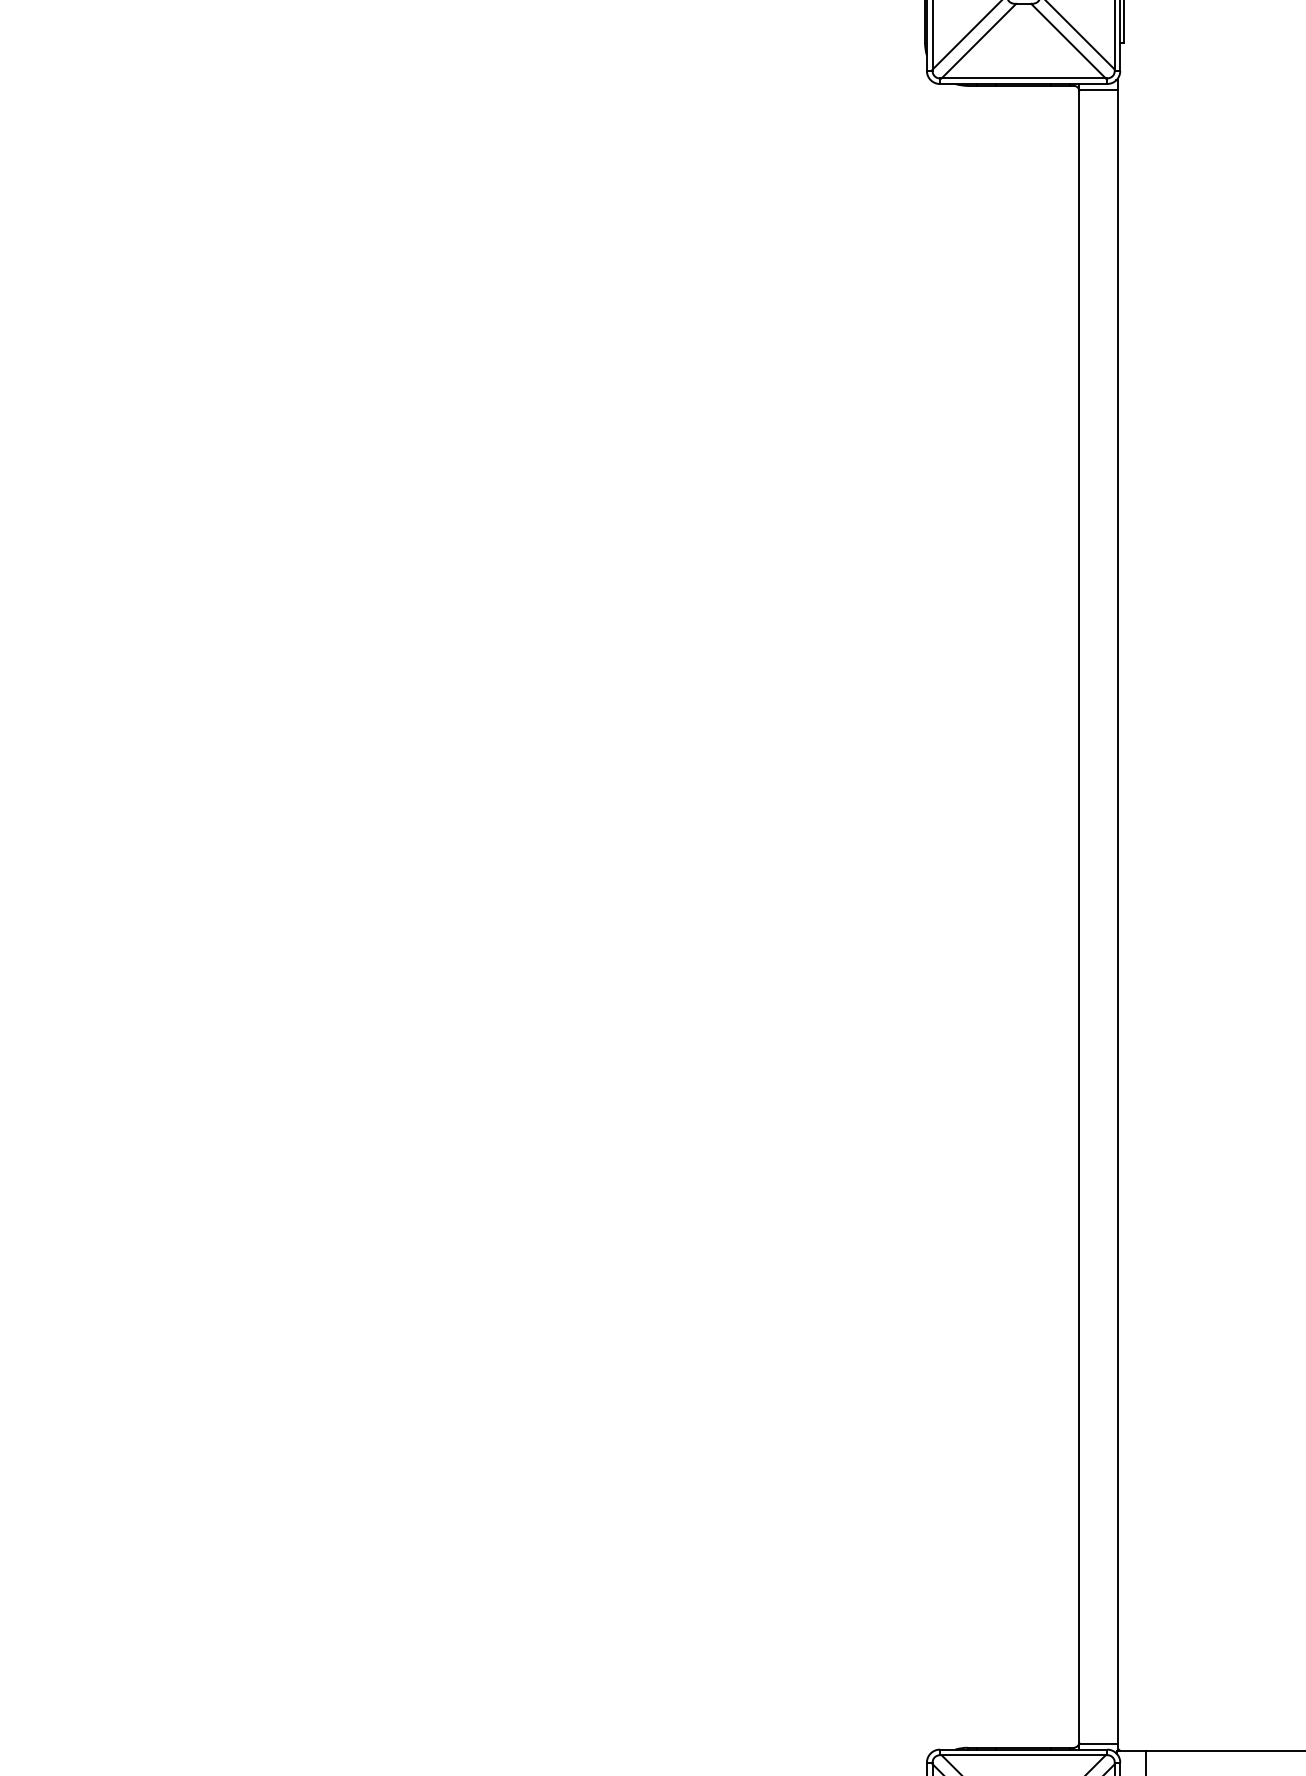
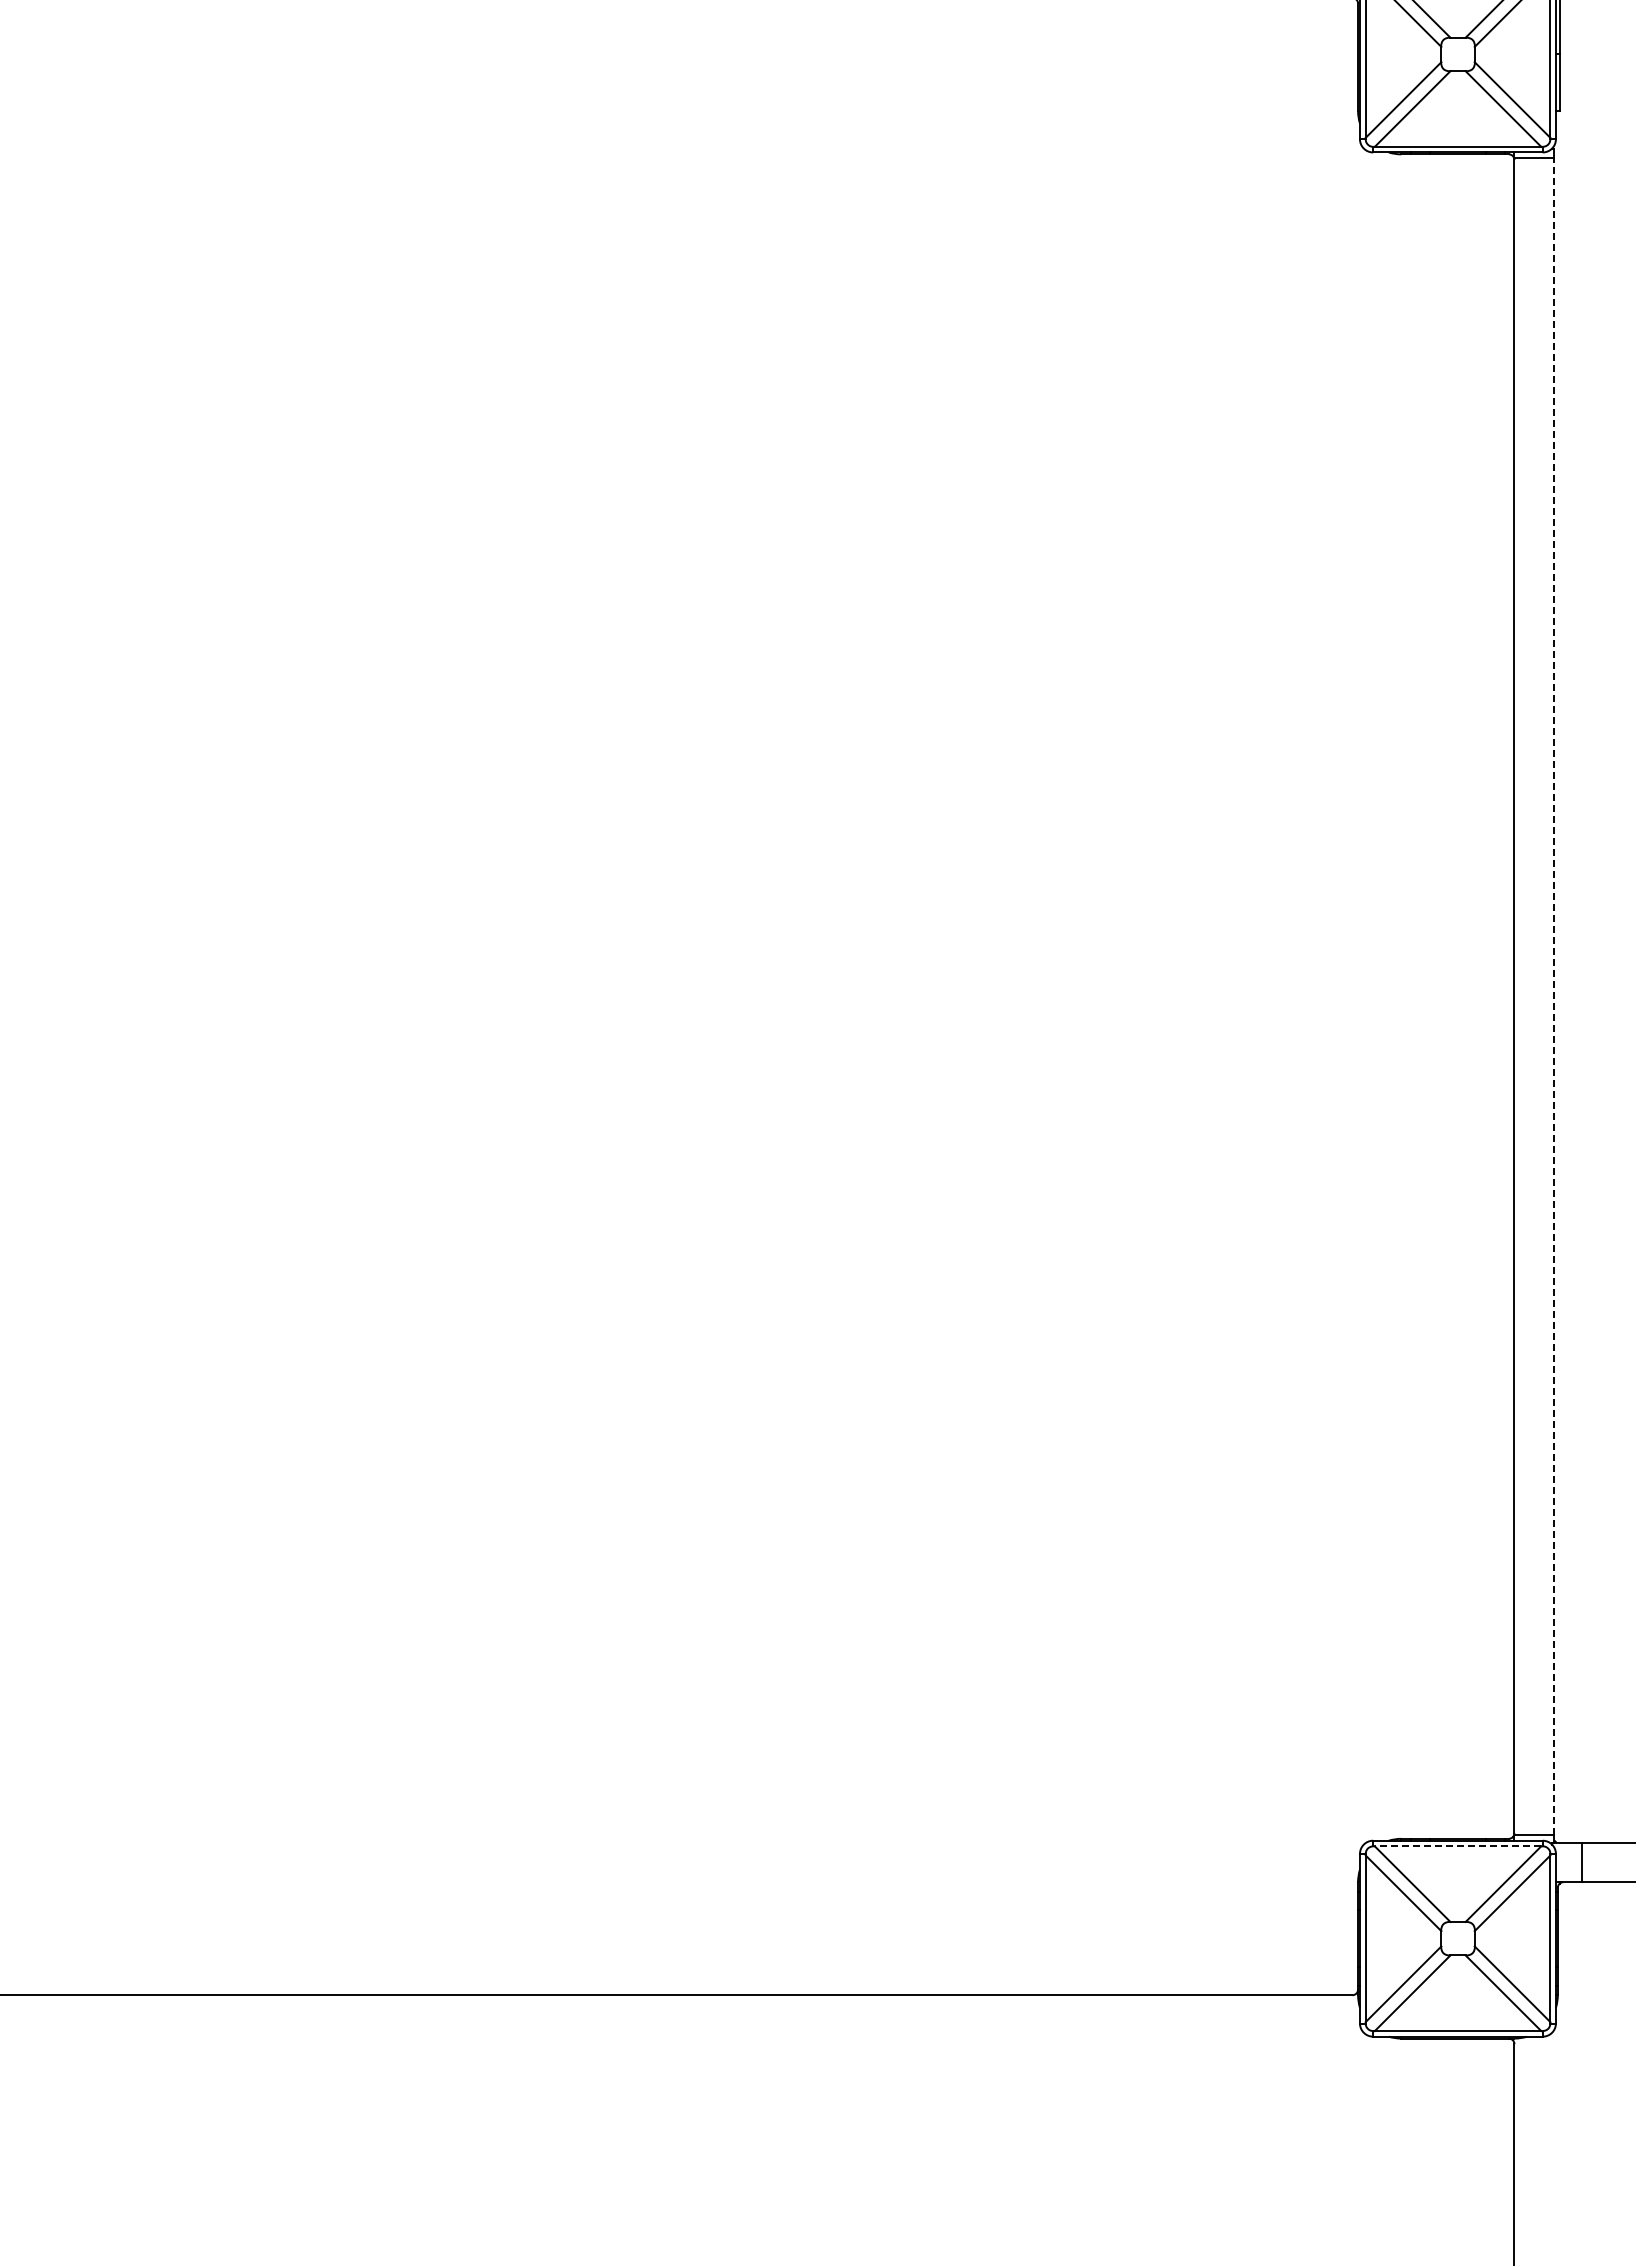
line: (1118, 916) -> (1554, 996), solid -> dashed
line: (1023, 1755) -> (1457, 1846), solid -> dashed

